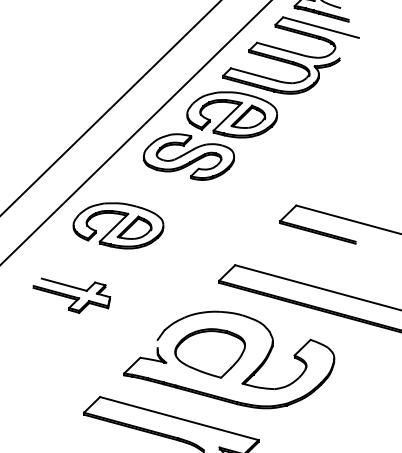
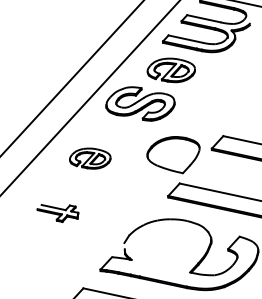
part: (231, 114) -> (170, 70), size x0.7
part: (118, 225) -> (90, 158), size x0.6
part: (71, 295) -> (57, 213), size x0.7
part: (209, 353) -> (173, 155), moved

